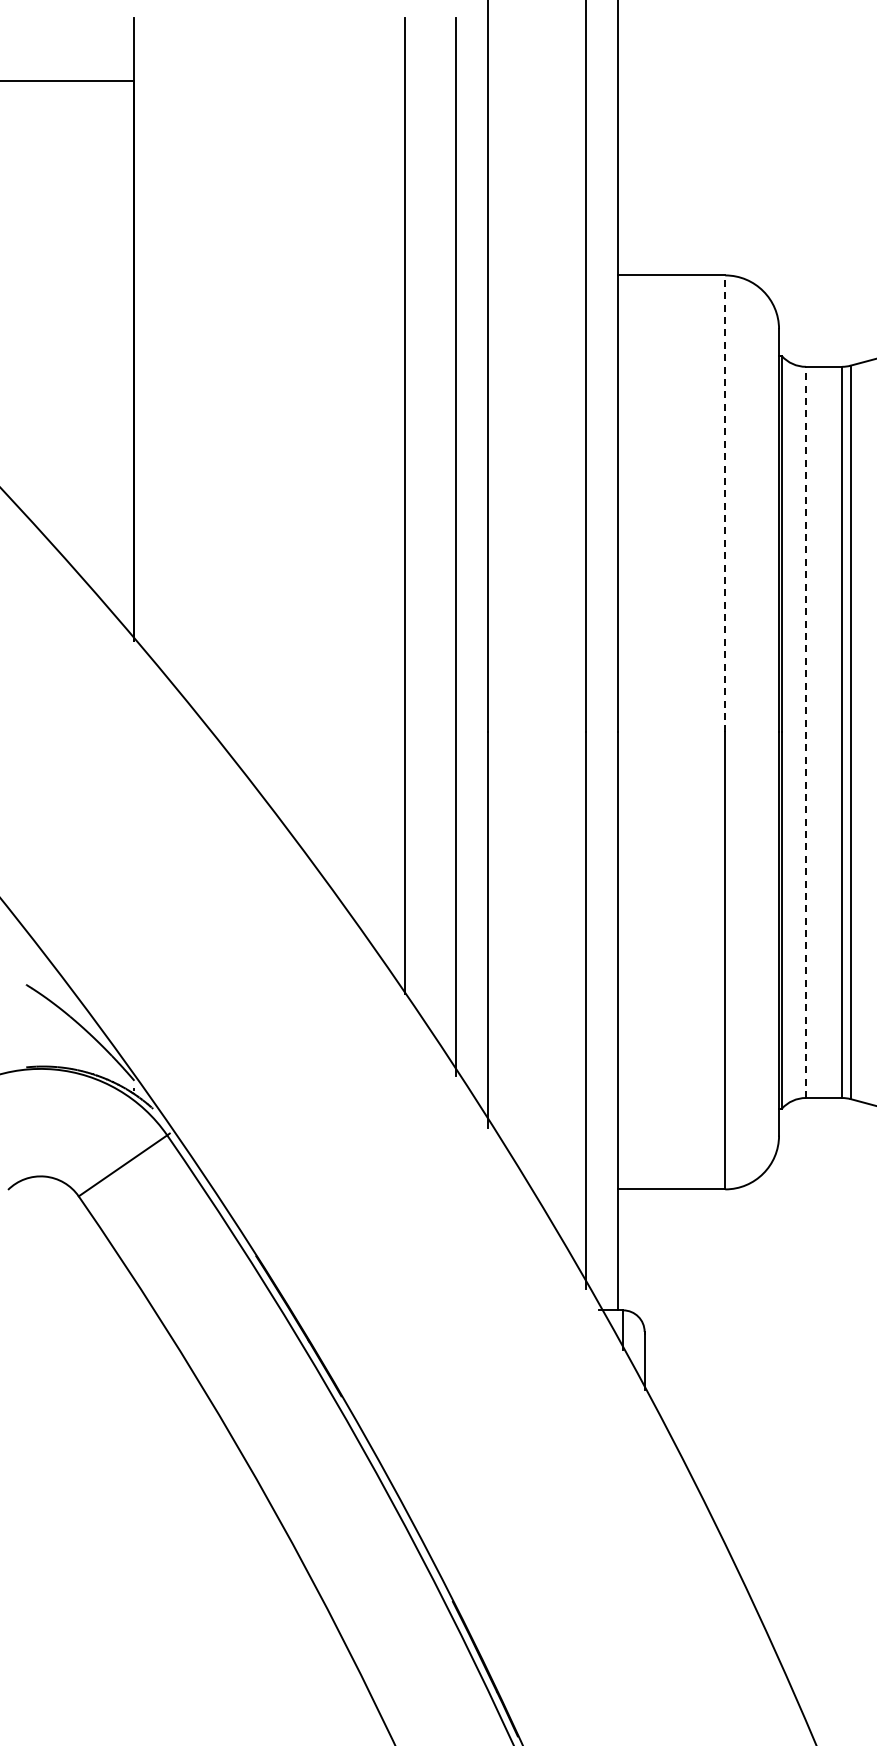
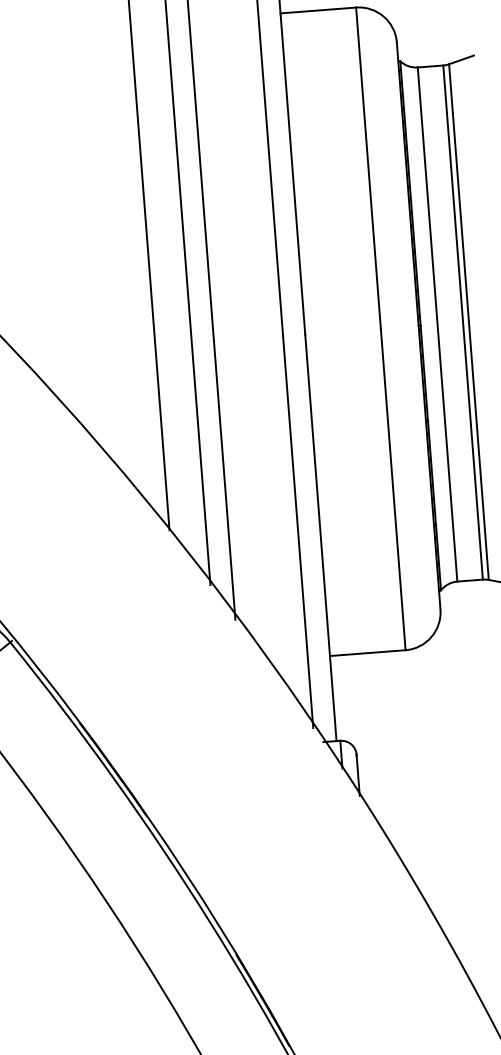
line: (725, 503) -> (368, 167), dashed -> solid
line: (805, 732) -> (437, 324), dashed -> solid

